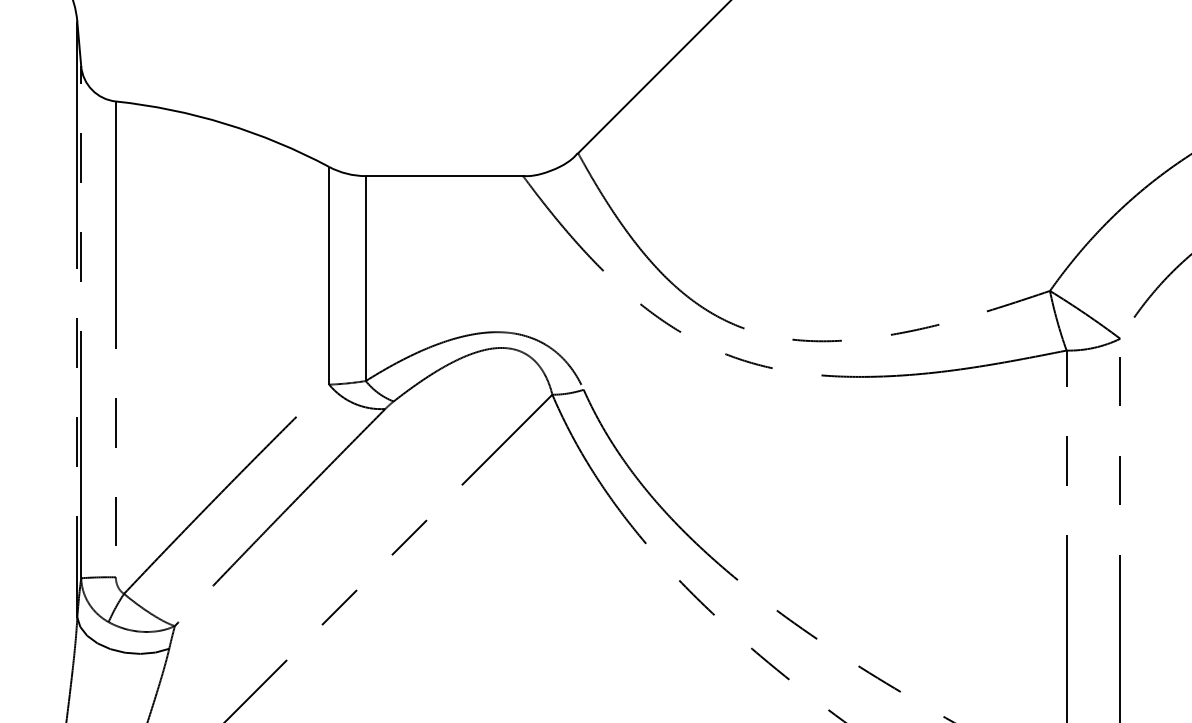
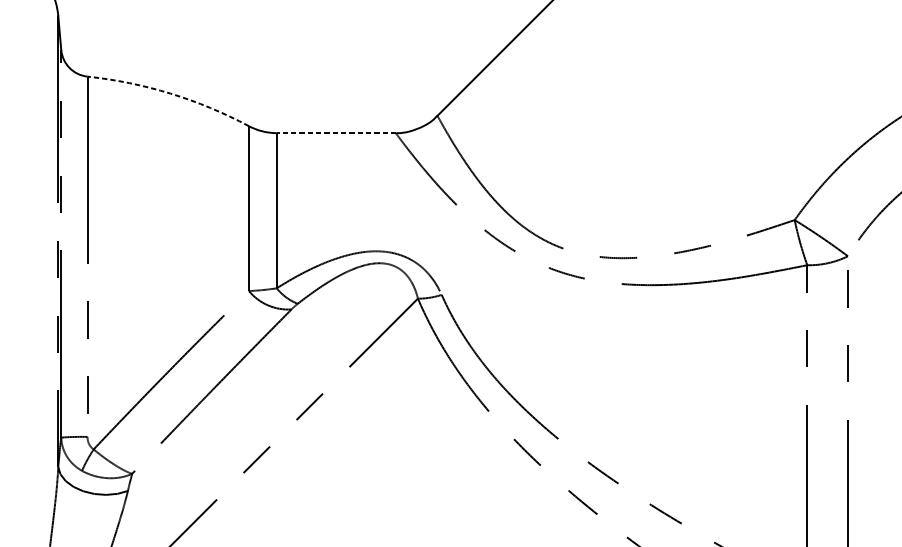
arc: (225, 123) -> (170, 93), solid -> dashed
line: (444, 176) -> (336, 133), solid -> dashed

